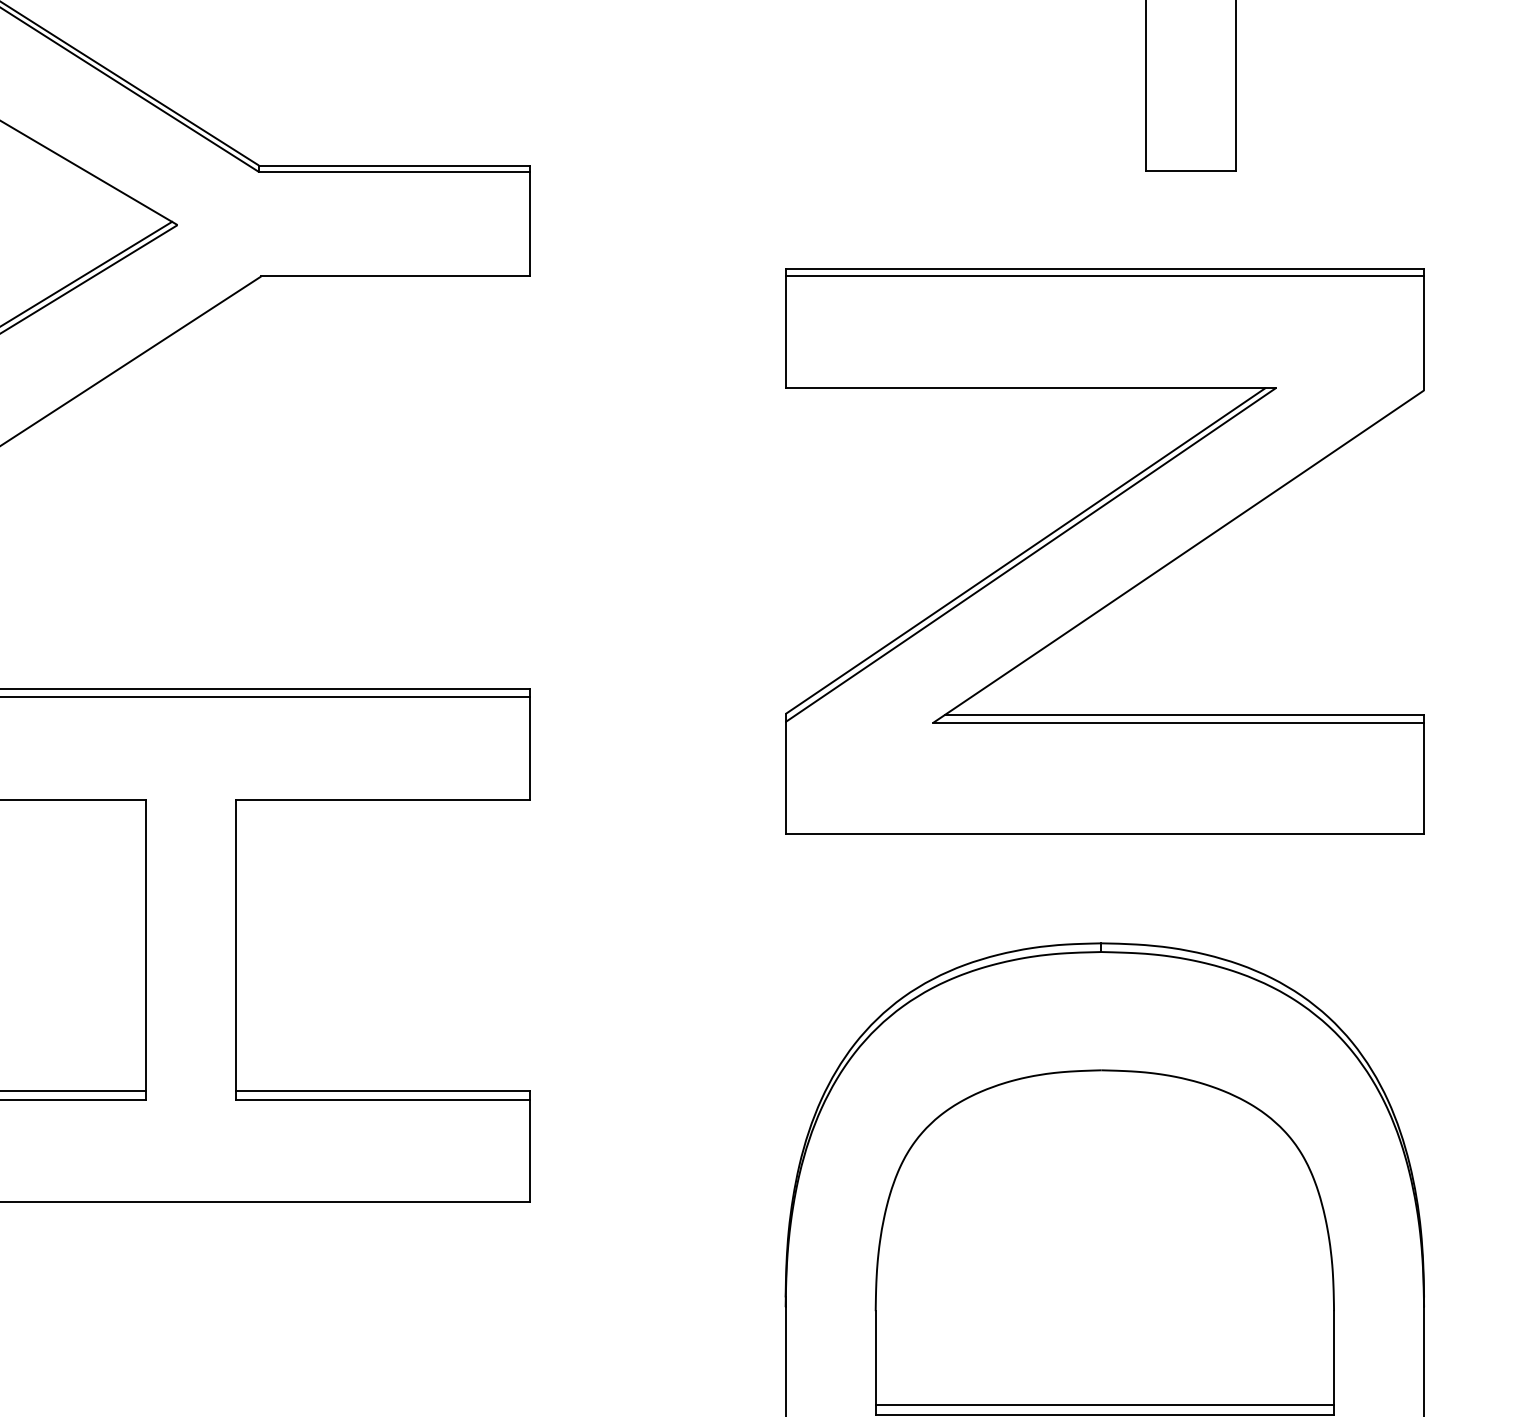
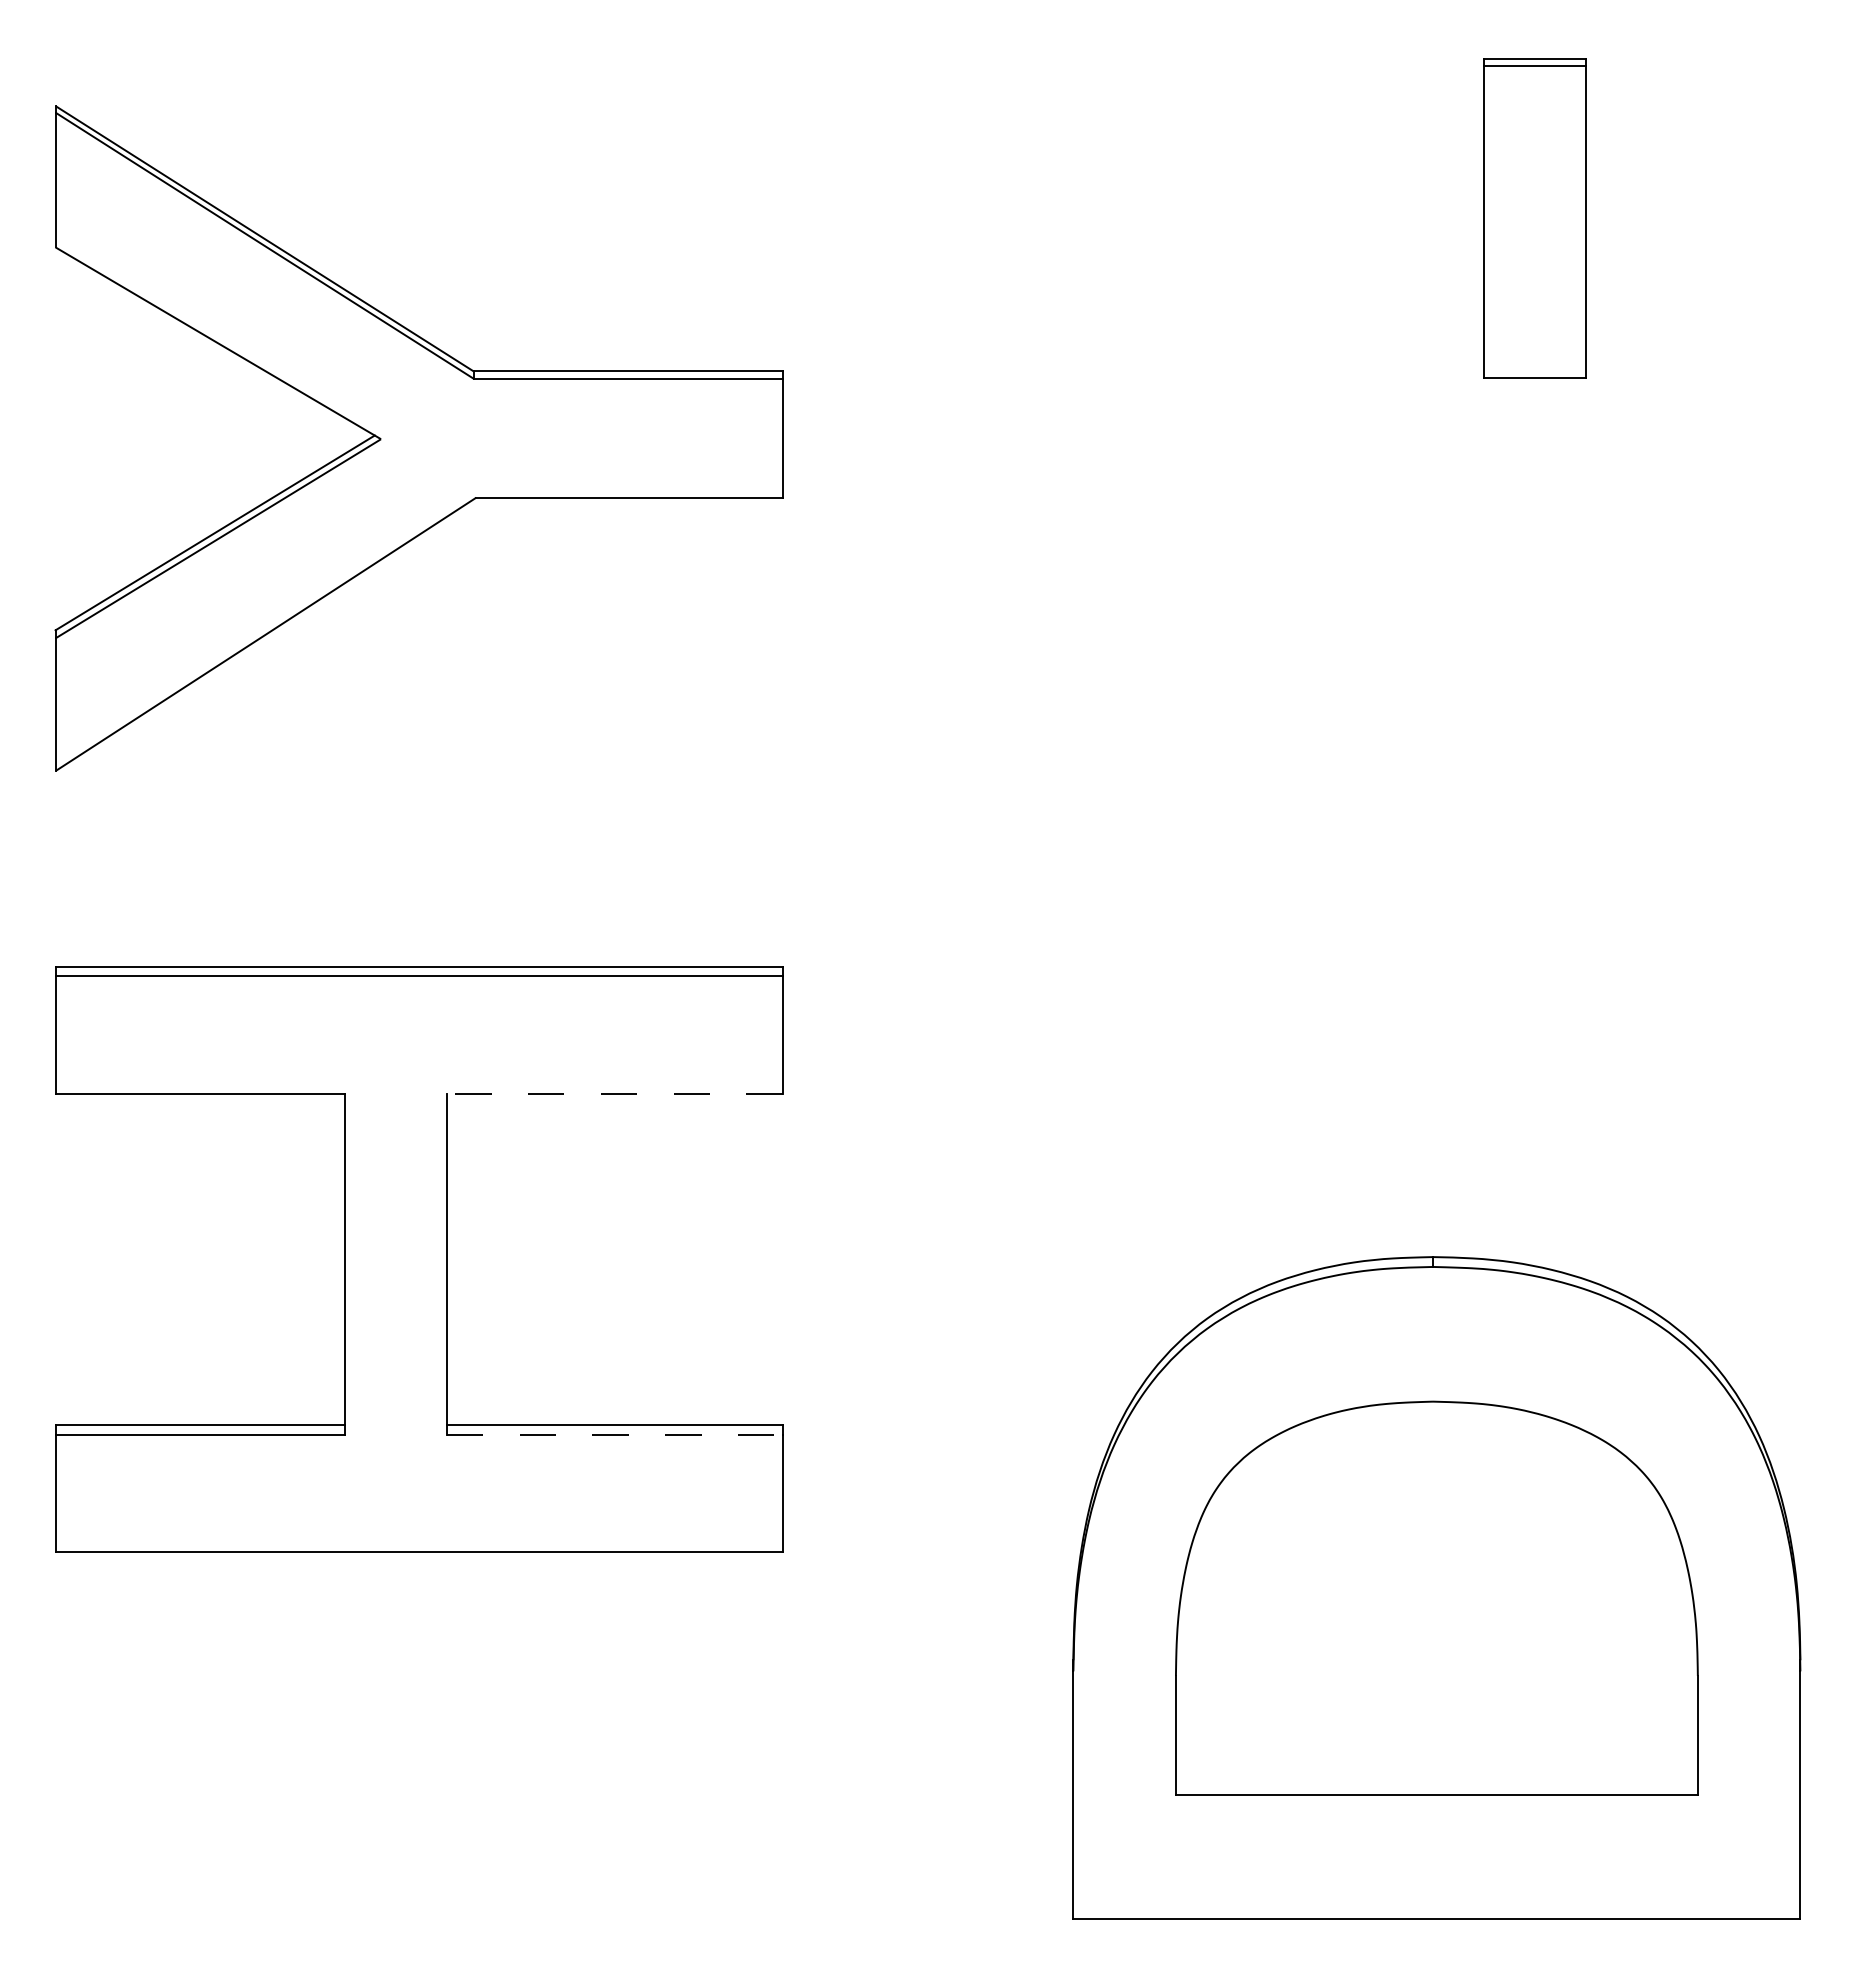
part: (1104, 551) -> (1436, 810), removed
line: (382, 799) -> (614, 1093), solid -> dashed
line: (382, 1100) -> (614, 1435), solid -> dashed
line: (1104, 1405) -> (1436, 1783), removed

